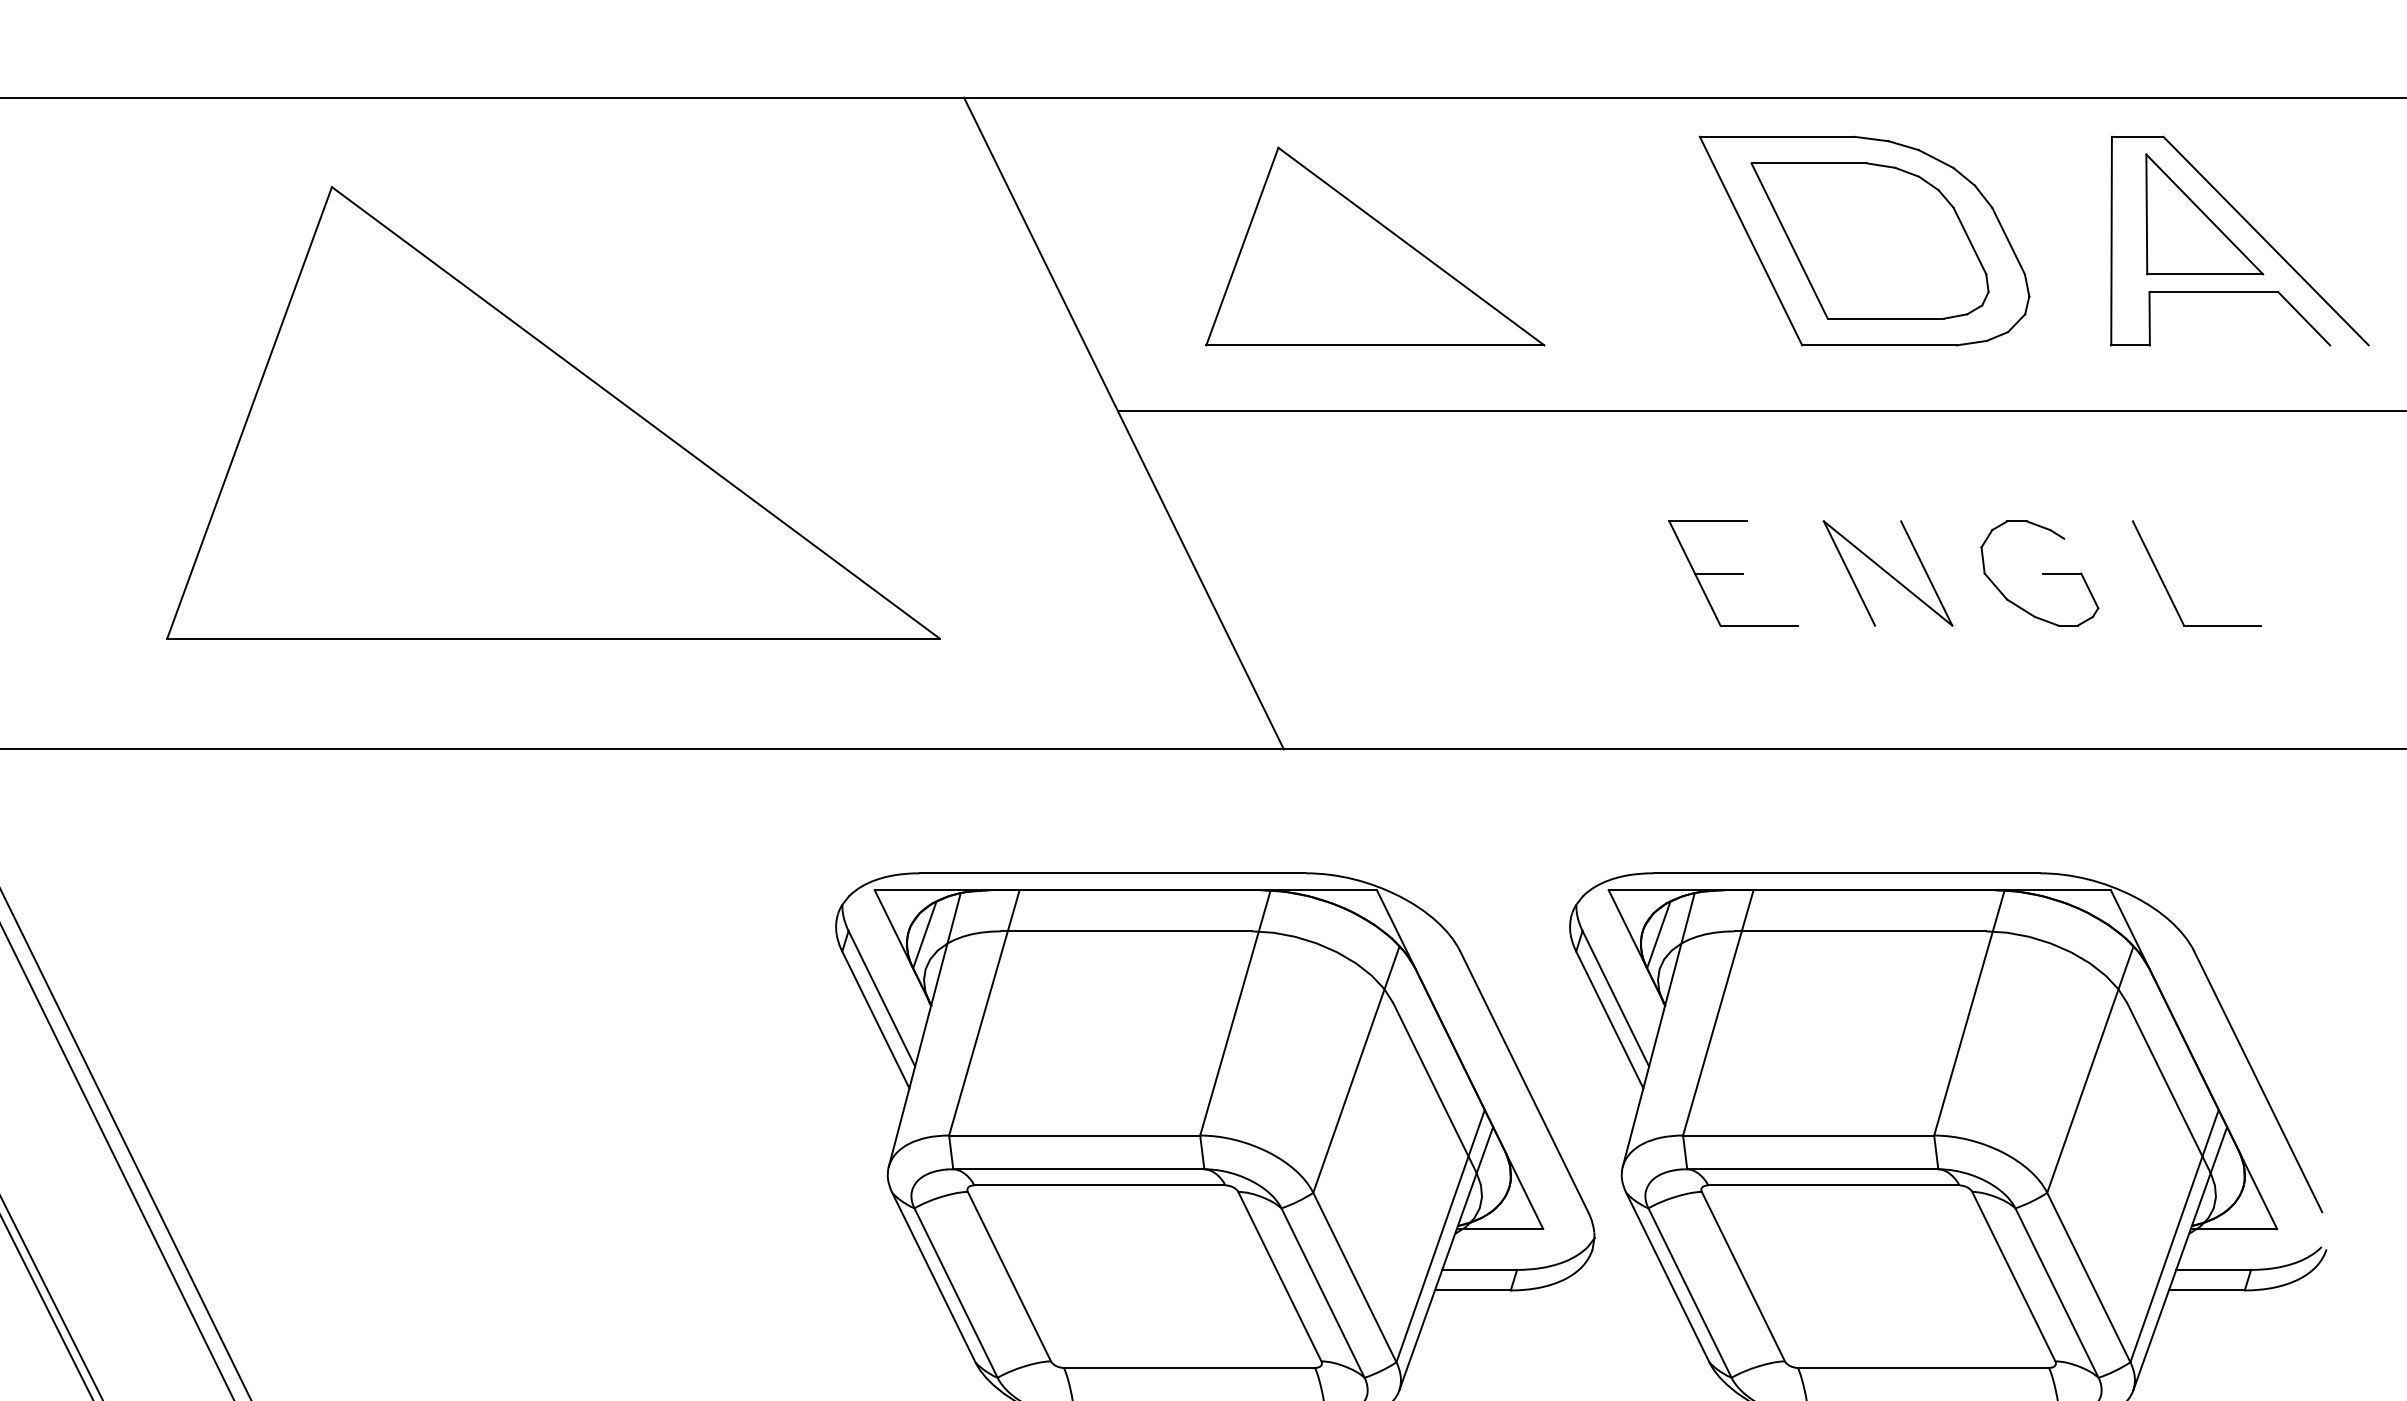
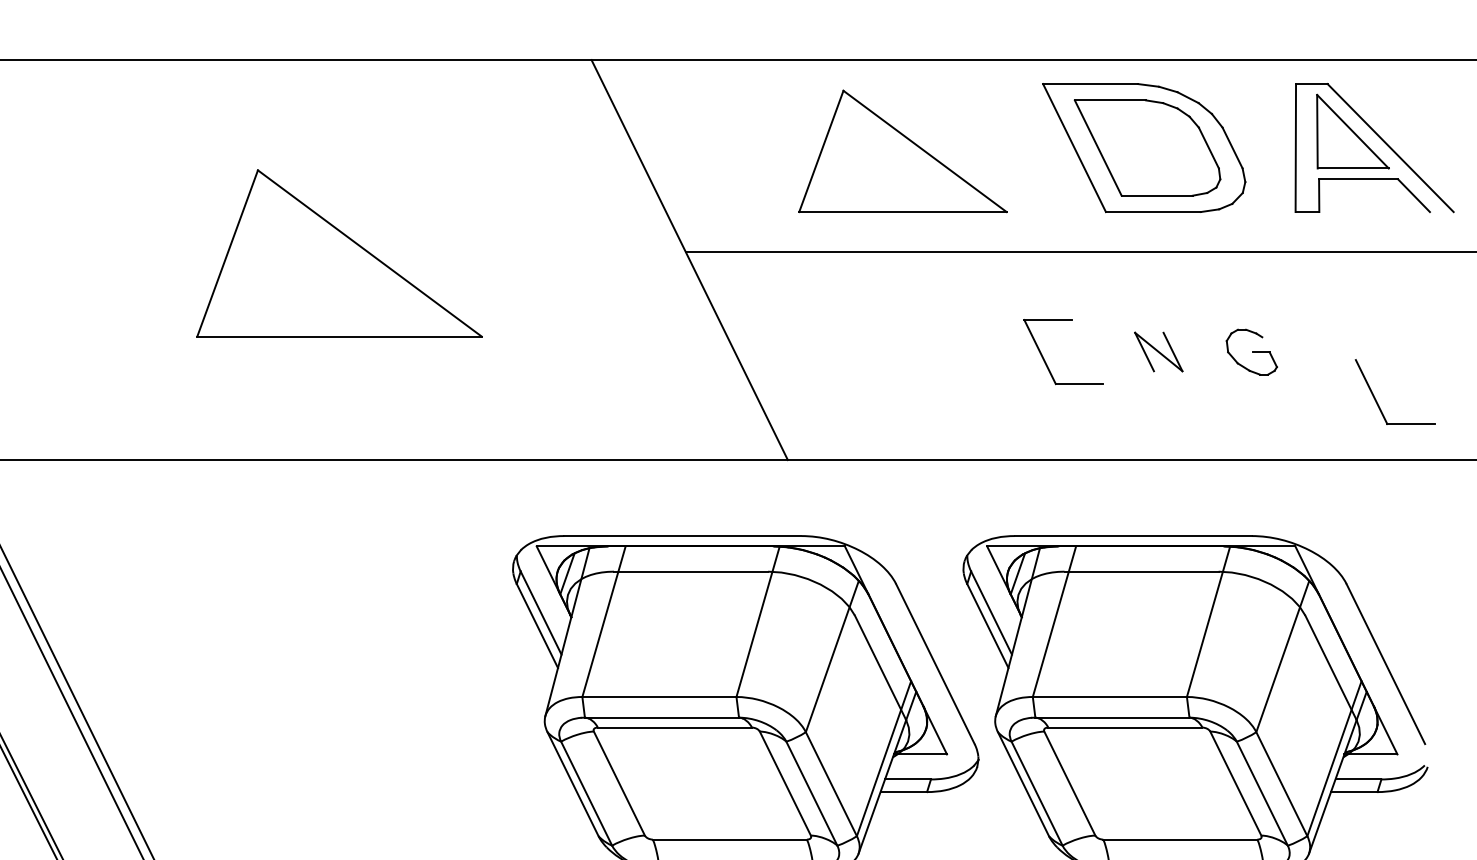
part: (1374, 246) -> (902, 151), moved
part: (553, 412) -> (339, 253), size x0.6
part: (1887, 572) -> (1158, 351), size x0.6
line: (1718, 574) -> (1054, 352), removed
part: (2039, 574) -> (1251, 352), size x0.7
part: (2166, 585) -> (1376, 399), moved

